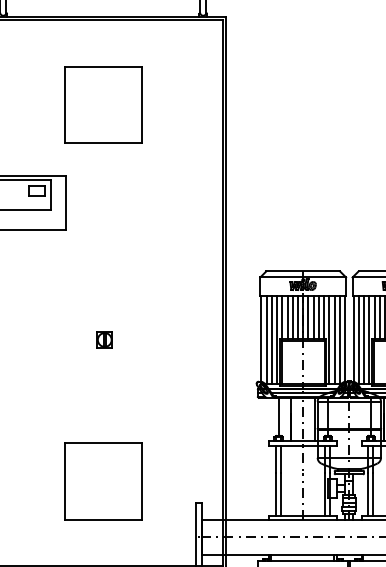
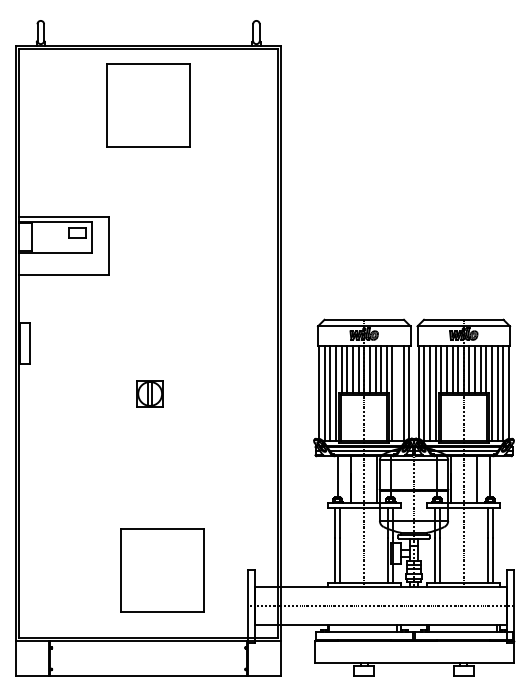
part: (103, 105) -> (148, 105), moved
part: (104, 339) -> (150, 393), size x1.6
line: (334, 339) -> (398, 393), removed
part: (103, 481) -> (162, 570), moved

